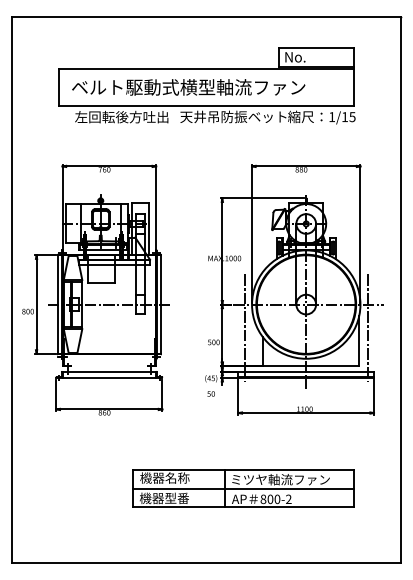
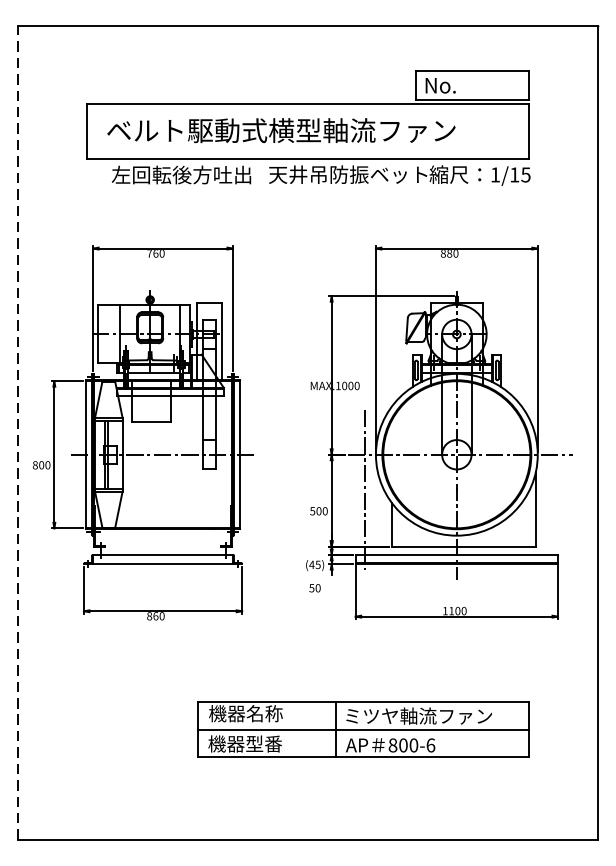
line: (12, 289) -> (18, 432), solid -> dashed
line: (367, 327) -> (548, 488), removed
text: (288, 499) -> (430, 745), 800-2 -> 800-6

